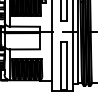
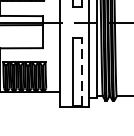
line: (67, 65) -> (81, 71), solid -> dashed

